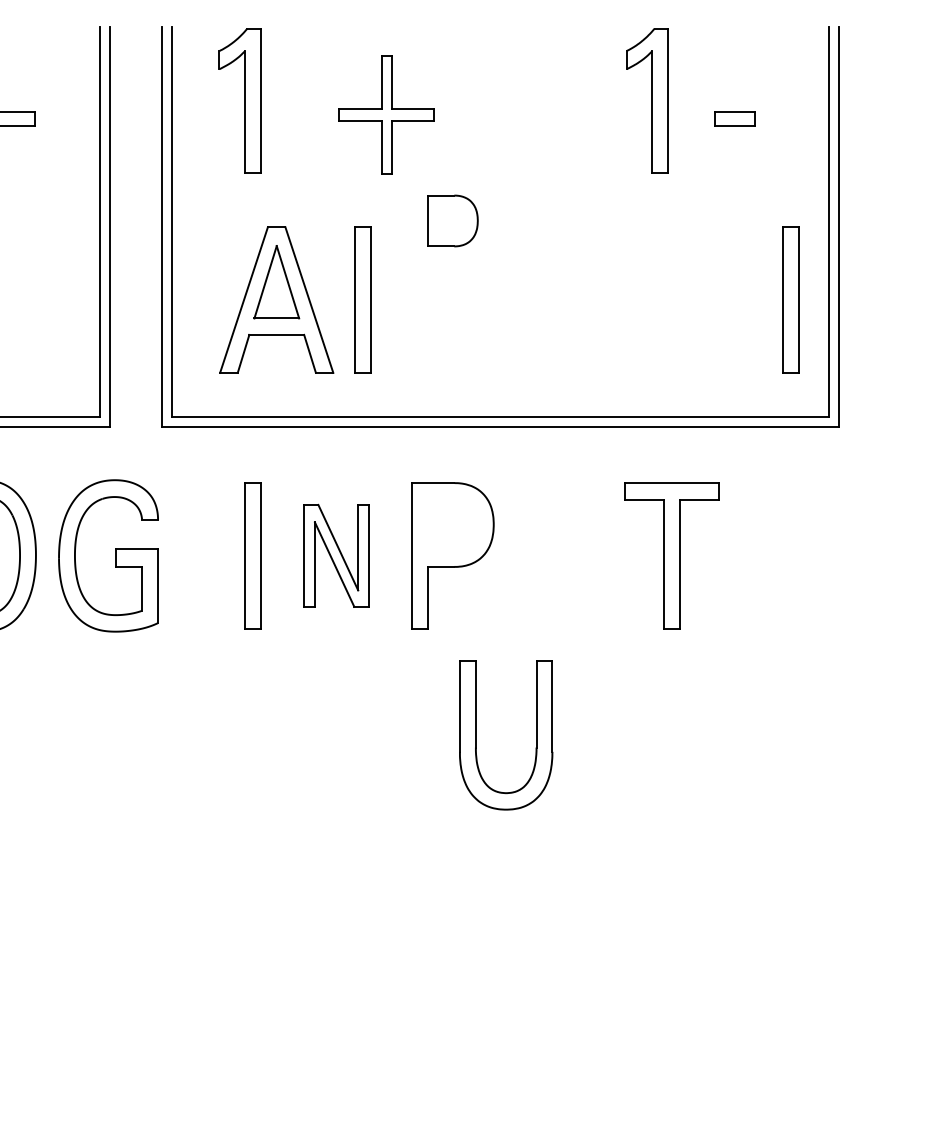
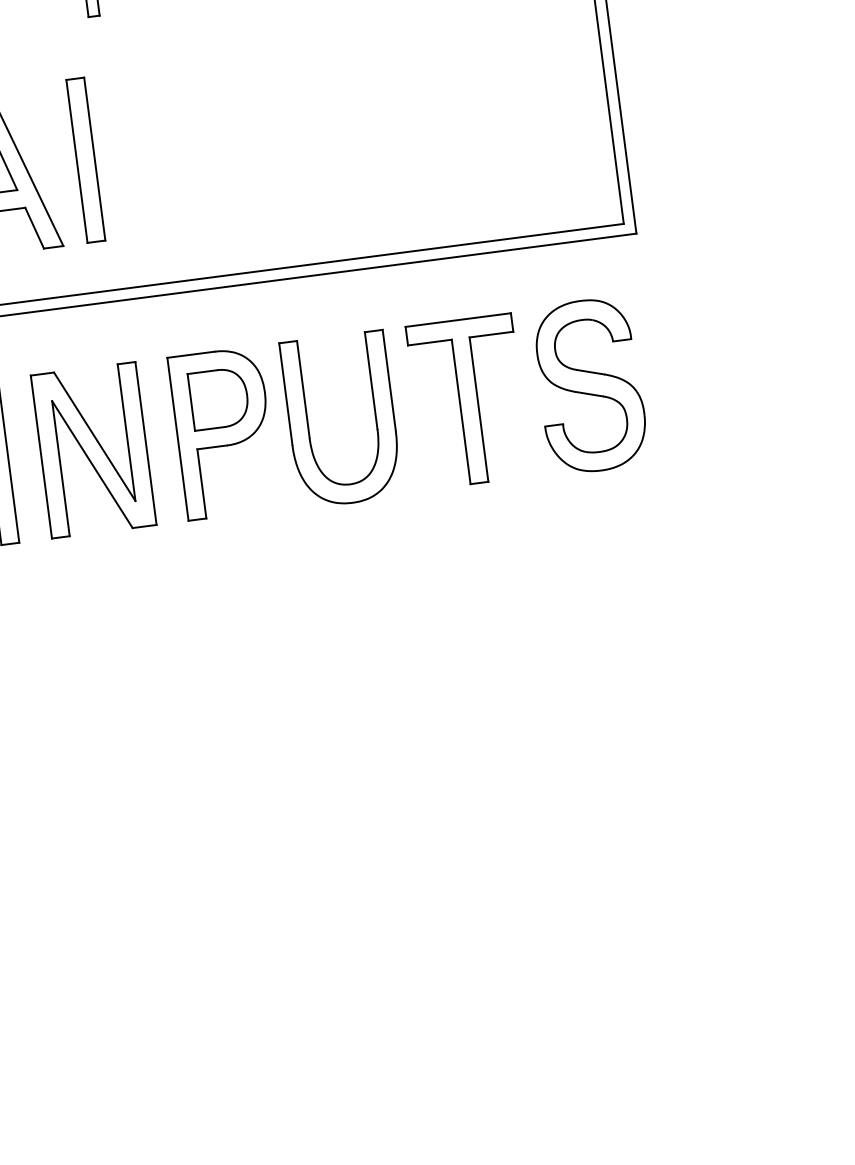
part: (452, 220) -> (218, 398), moved
part: (790, 299) -> (564, 97), removed
part: (336, 555) -> (93, 449), size x1.43
part: (780, 555) -> (590, 385), added
part: (476, 735) -> (308, 424), moved

